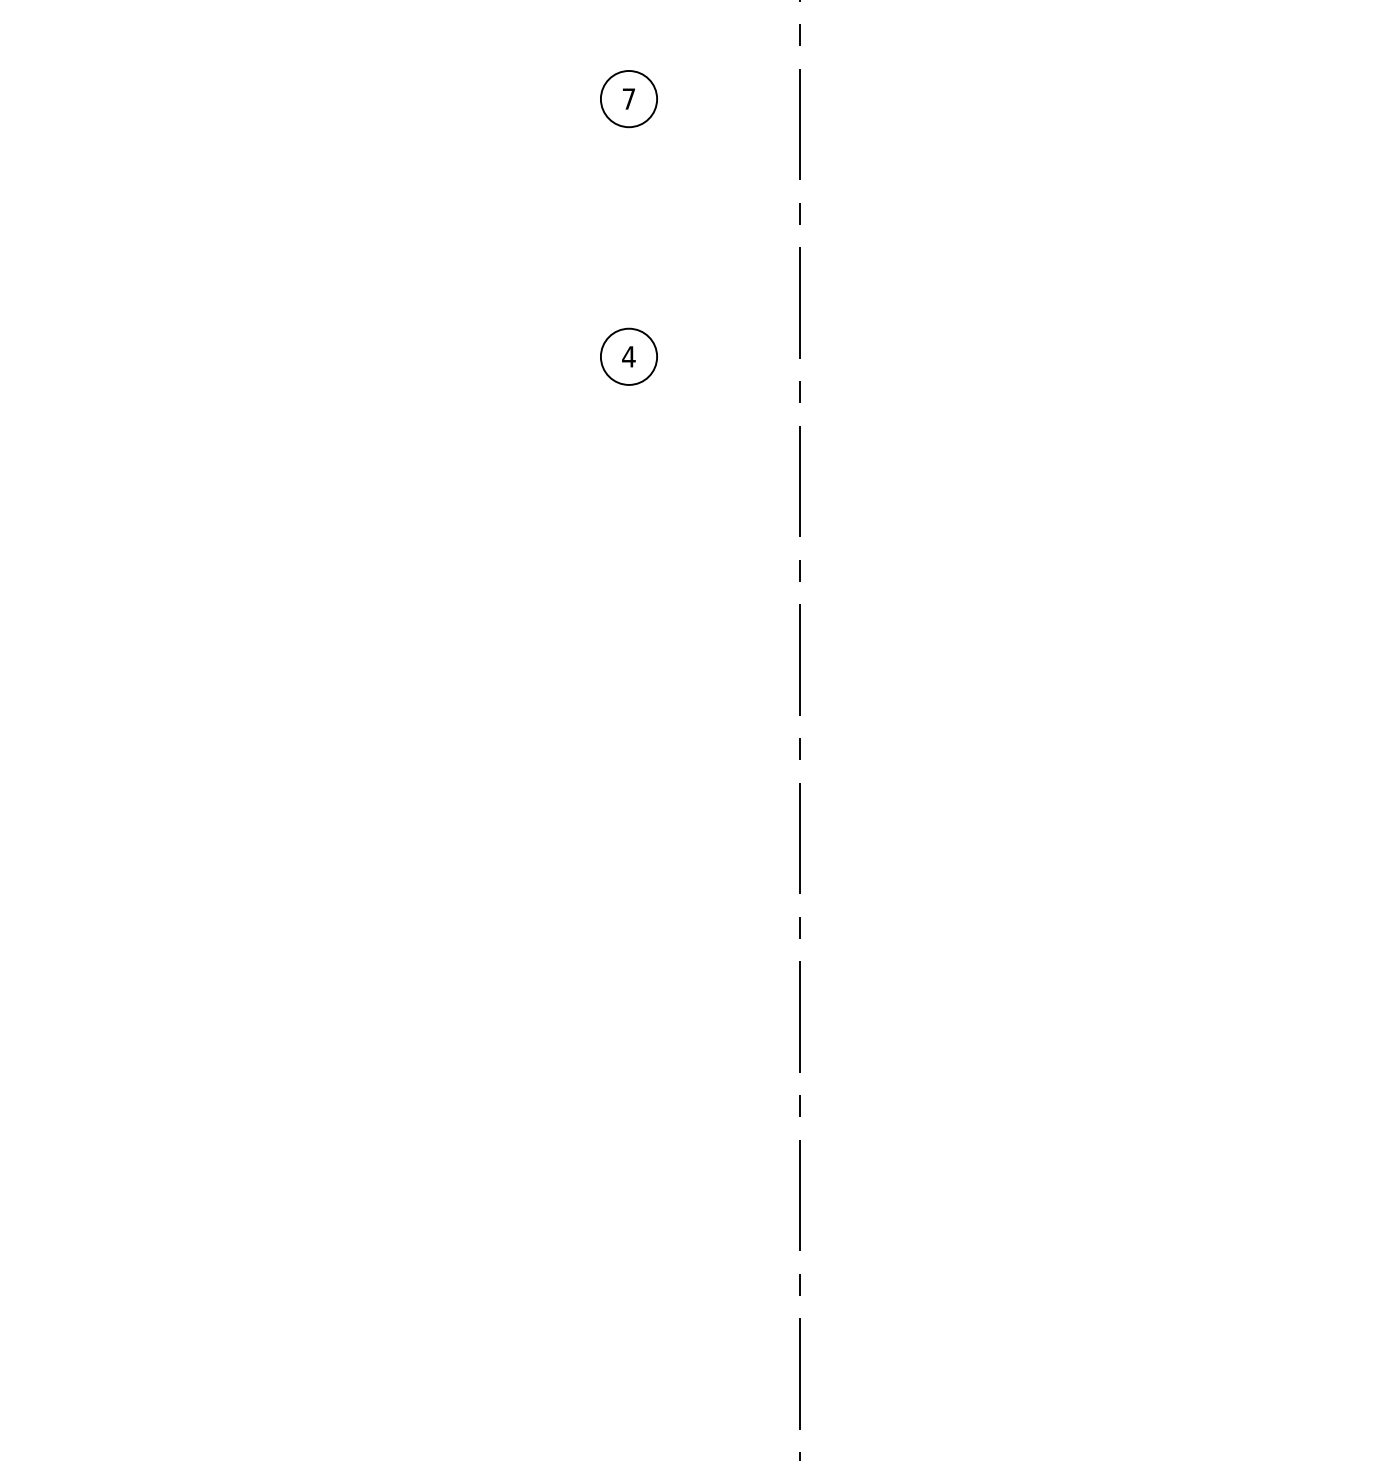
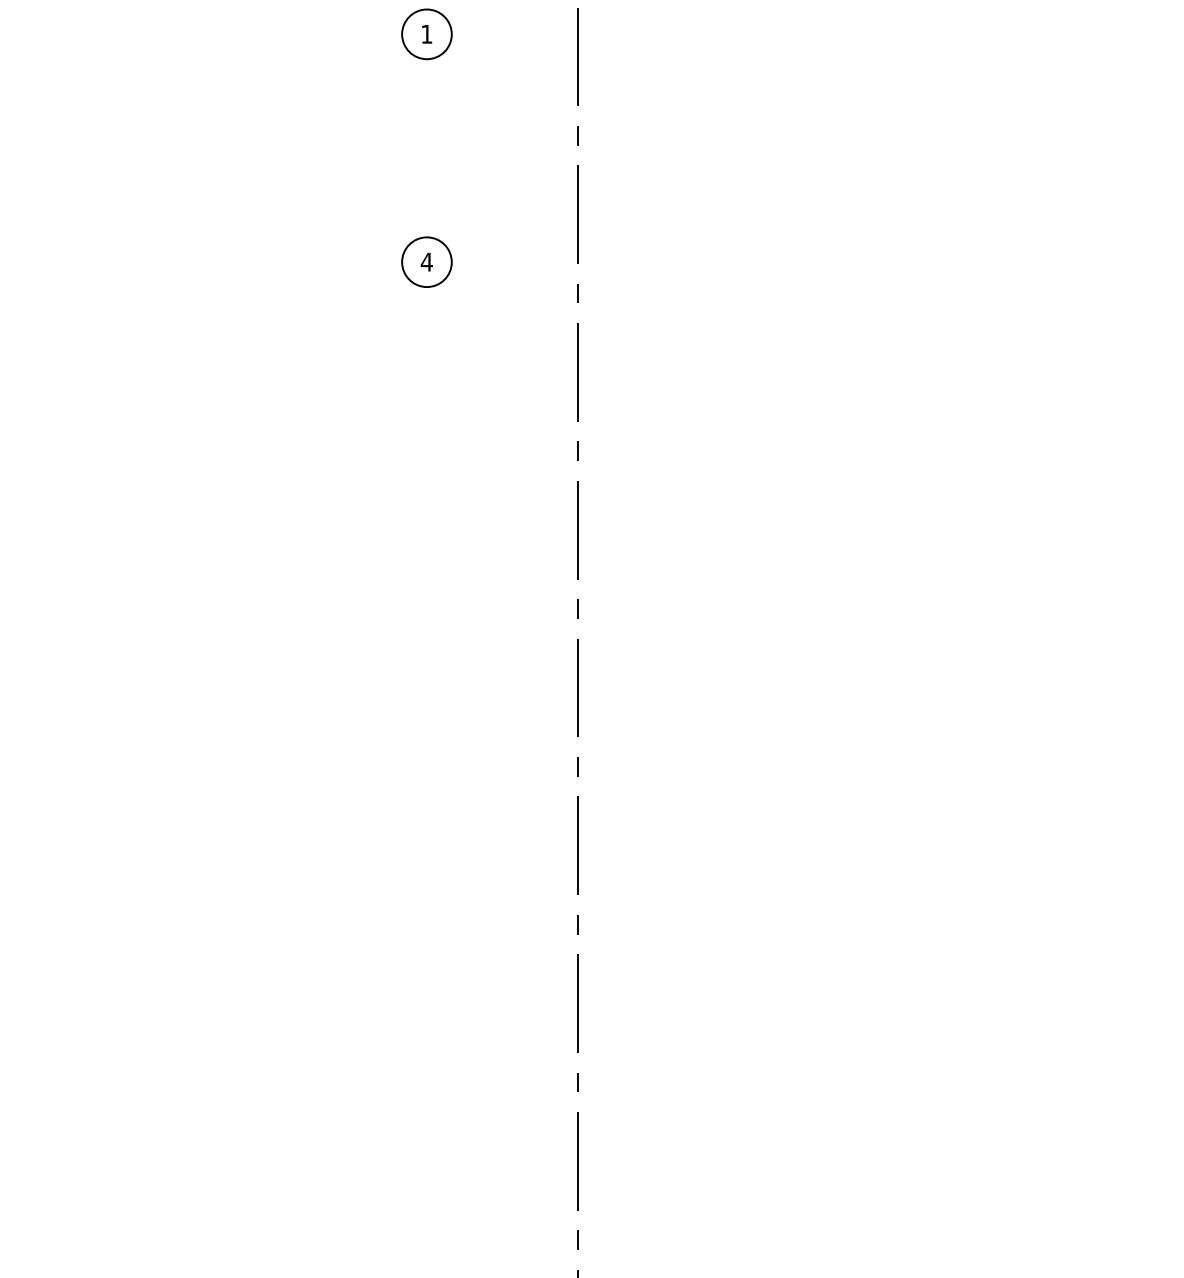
text: (628, 98) -> (426, 33), 7 -> 1

